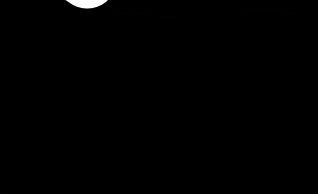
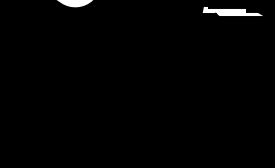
fill: (270, 12) -> (233, 10), removed

